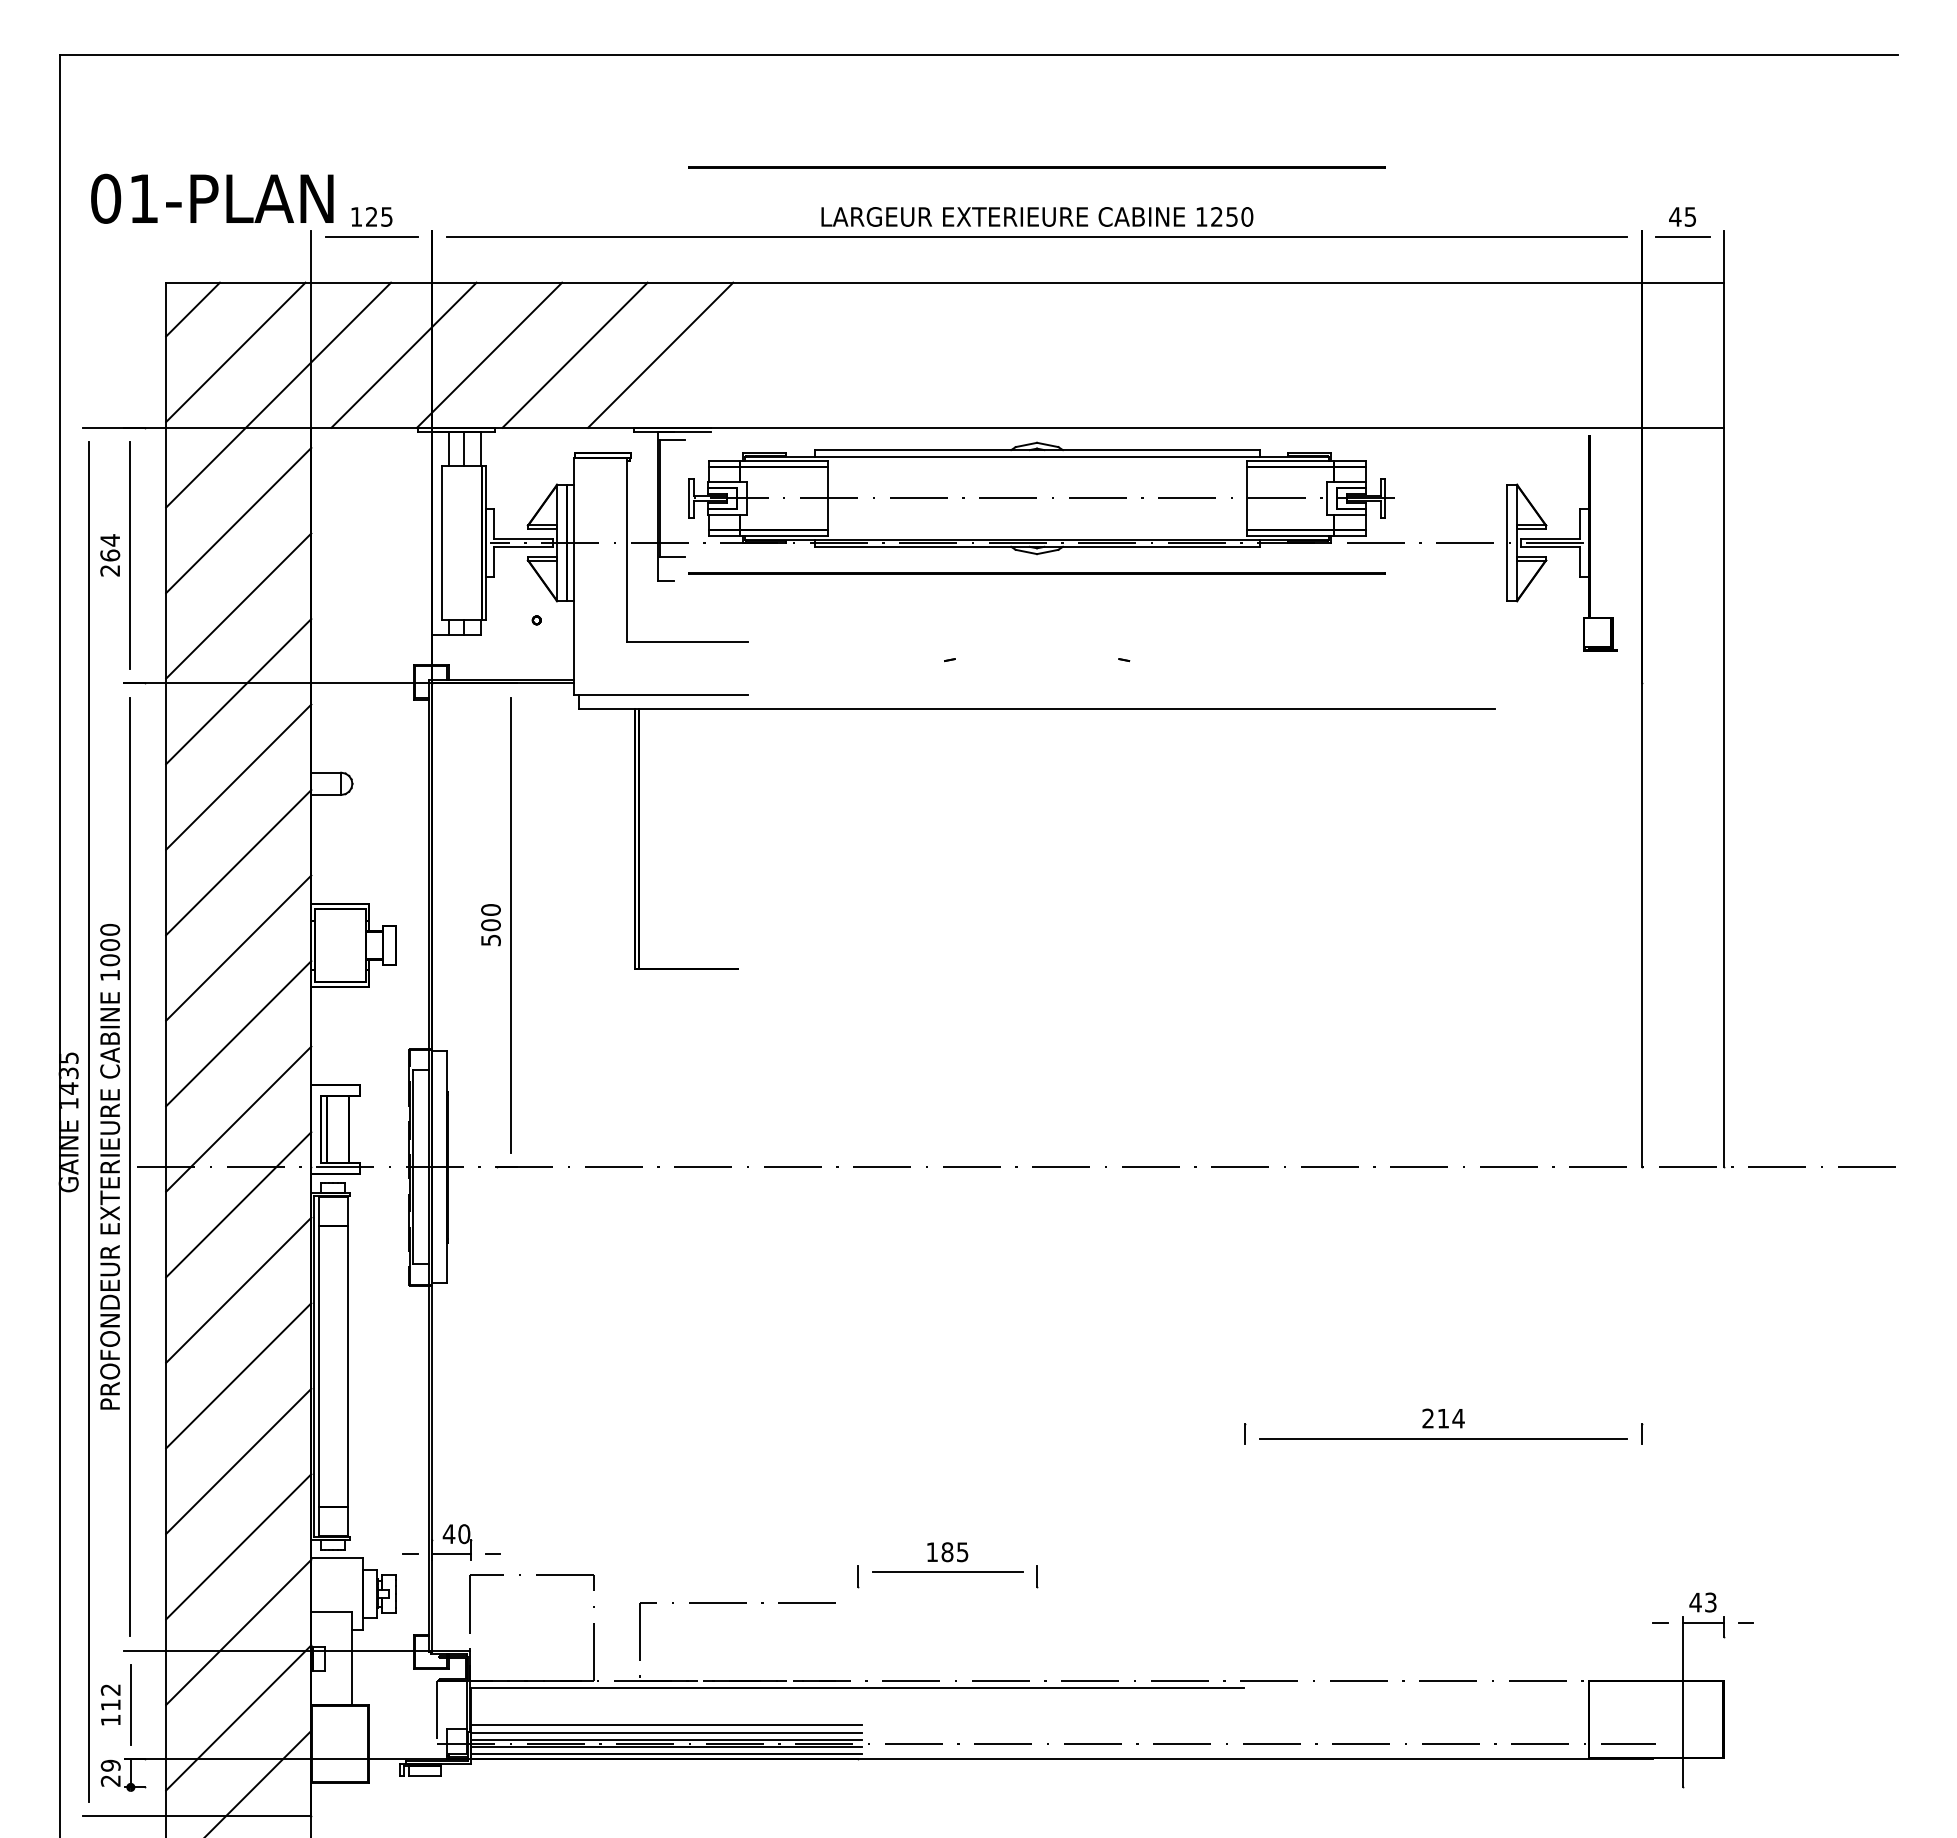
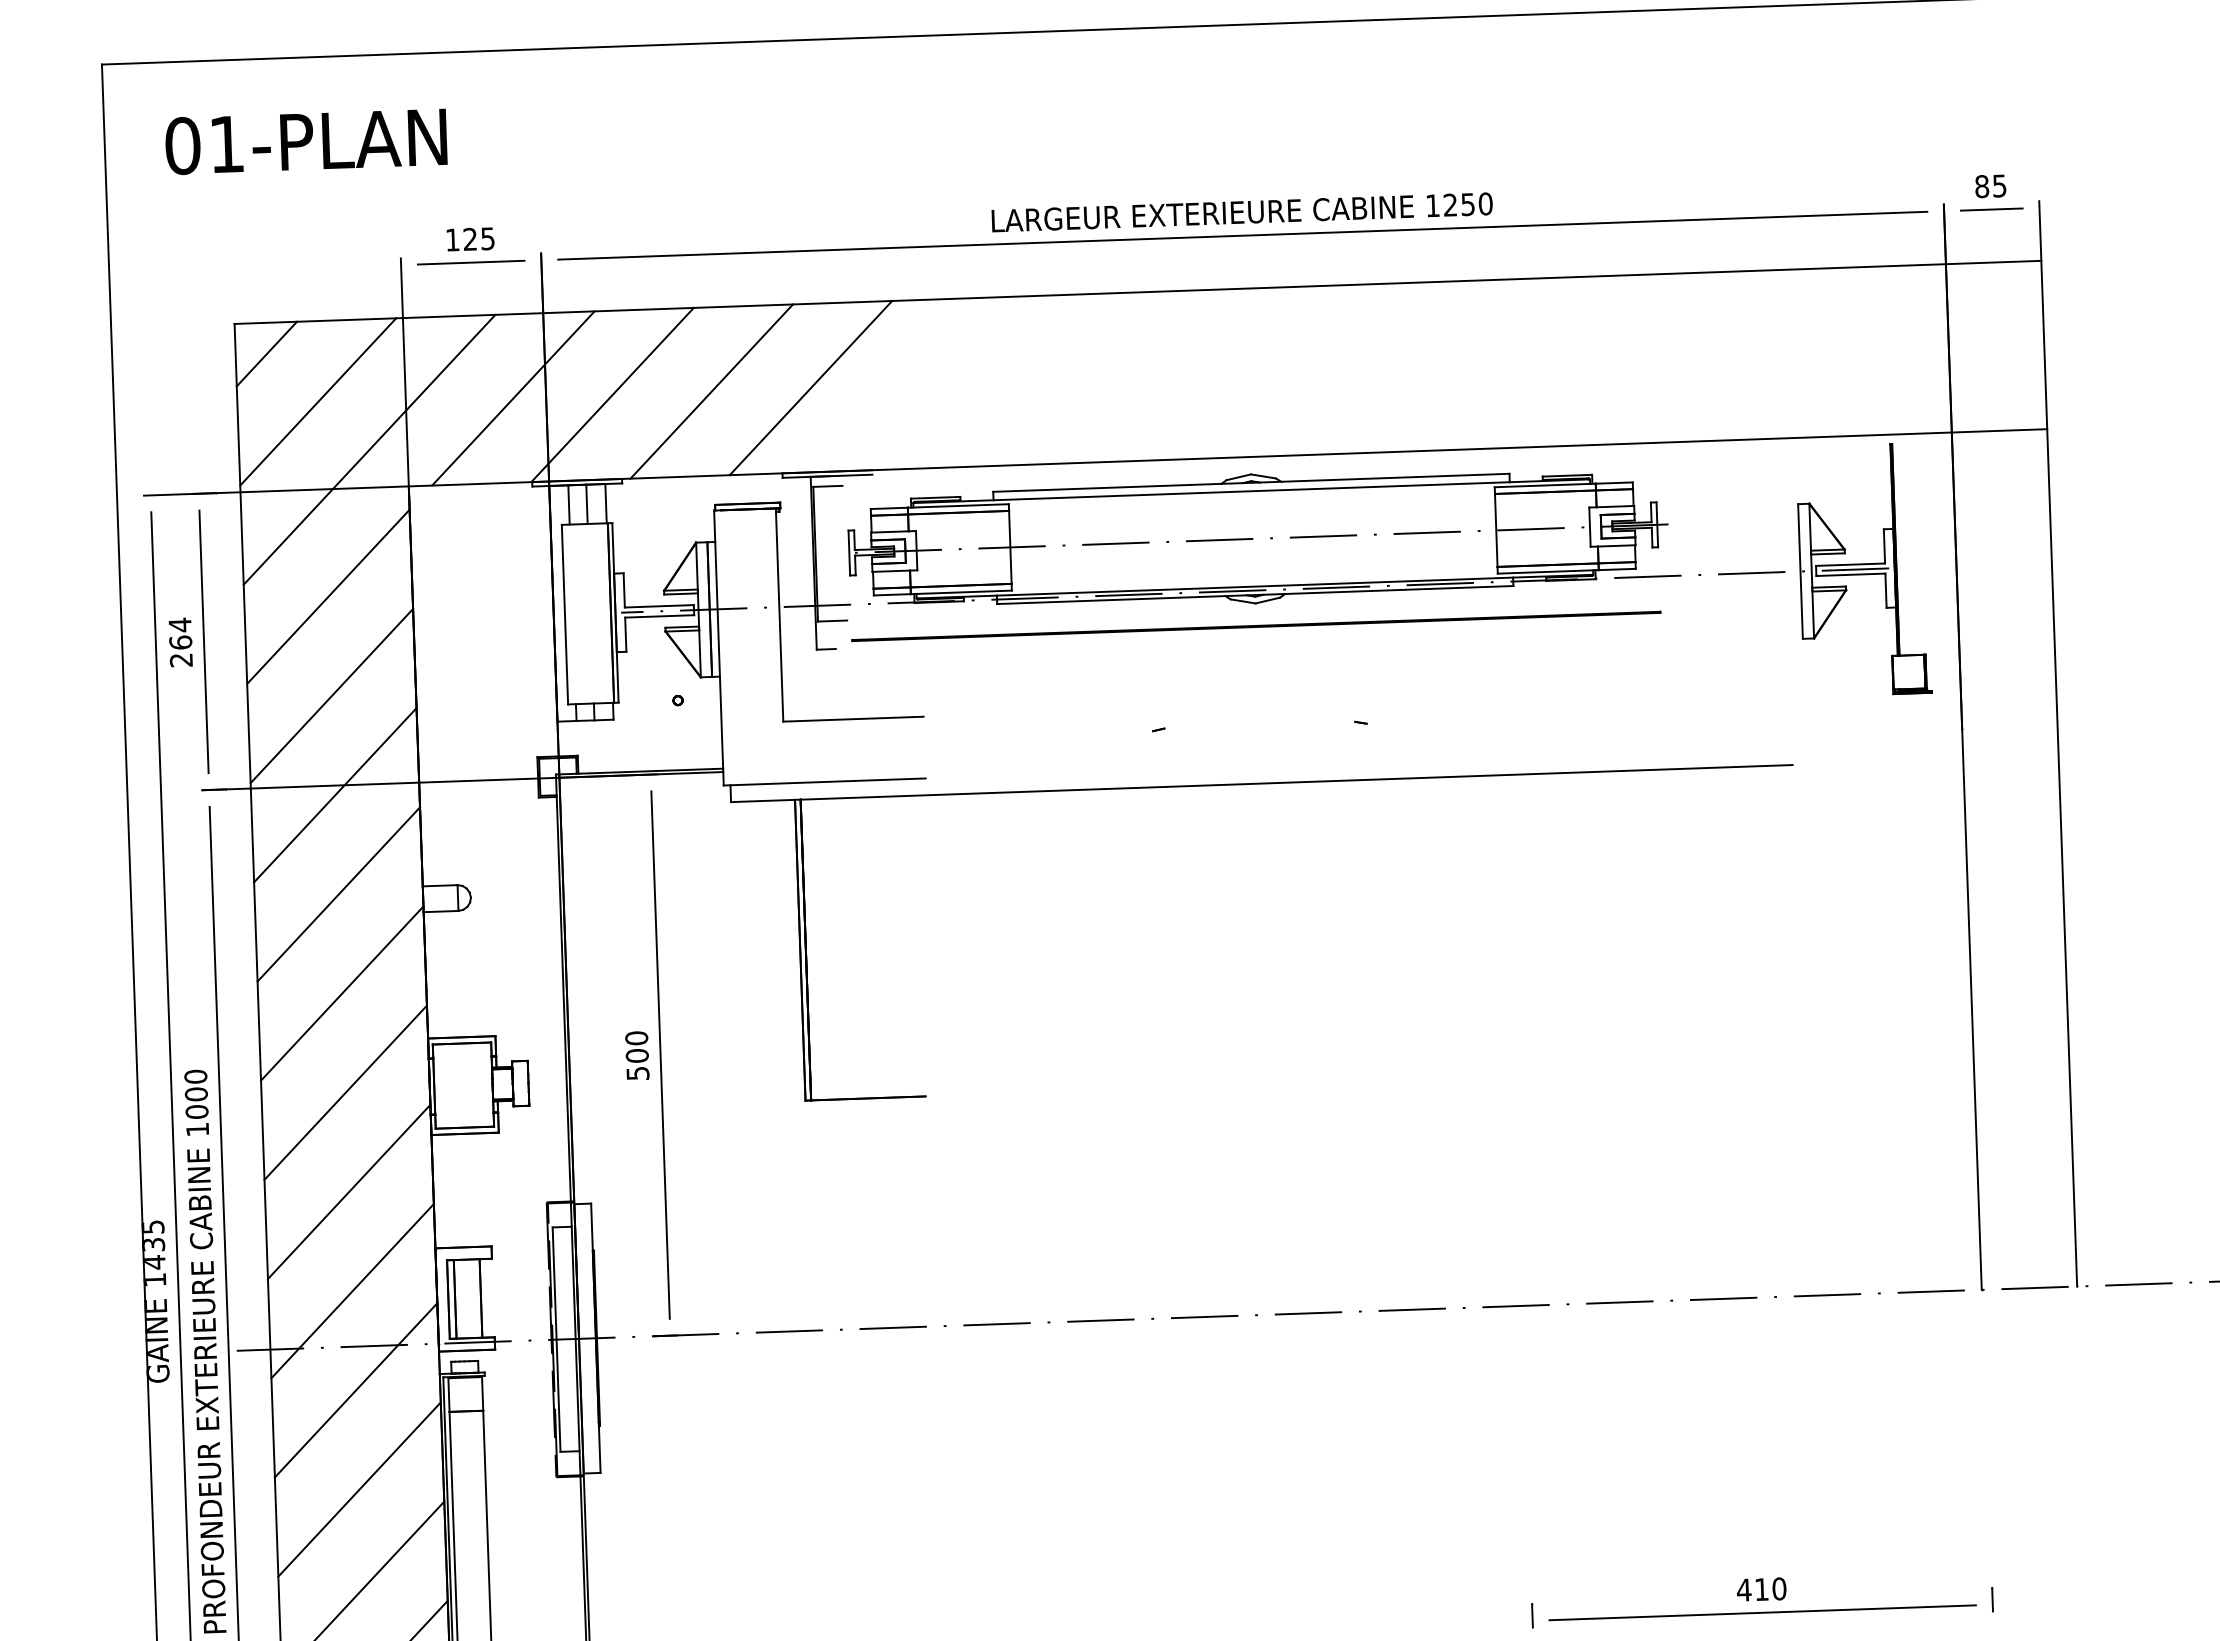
line: (1036, 167) -> (1239, 155), removed
text: (212, 198) -> (306, 141), moved
text: (1675, 216) -> (1982, 186), 45 -> 85
text: (1442, 1418) -> (1760, 1589), 214 -> 410

